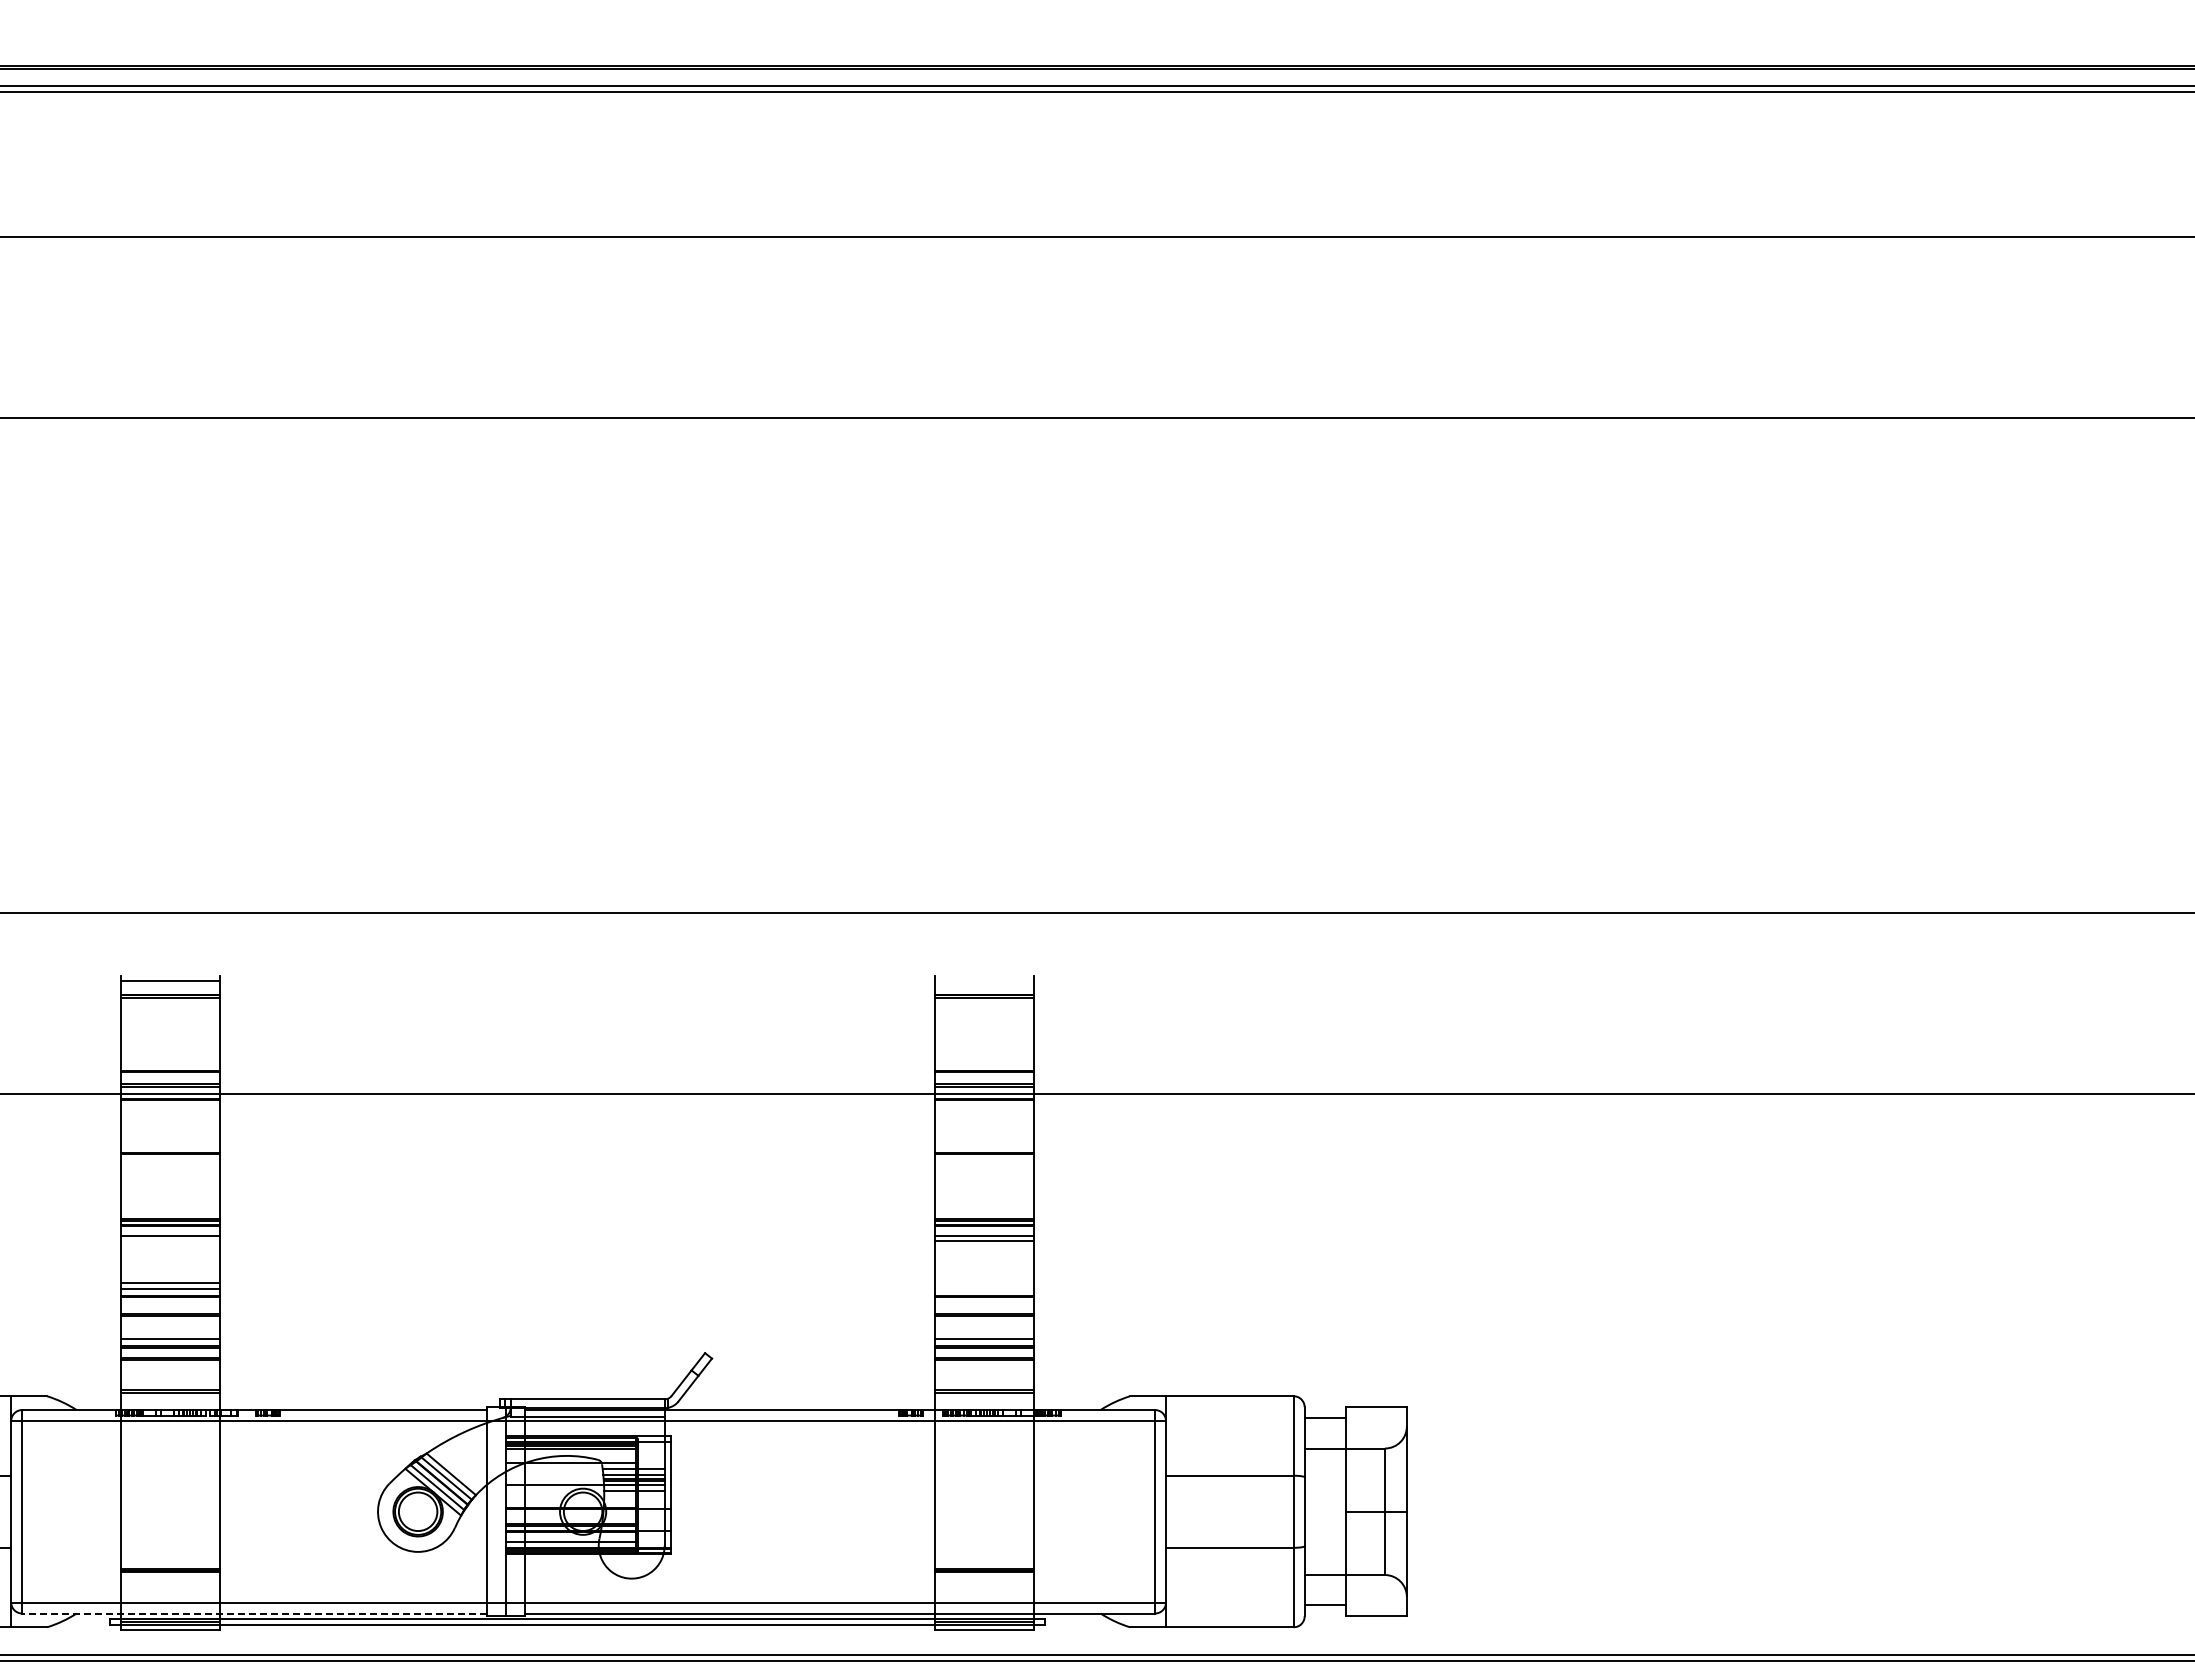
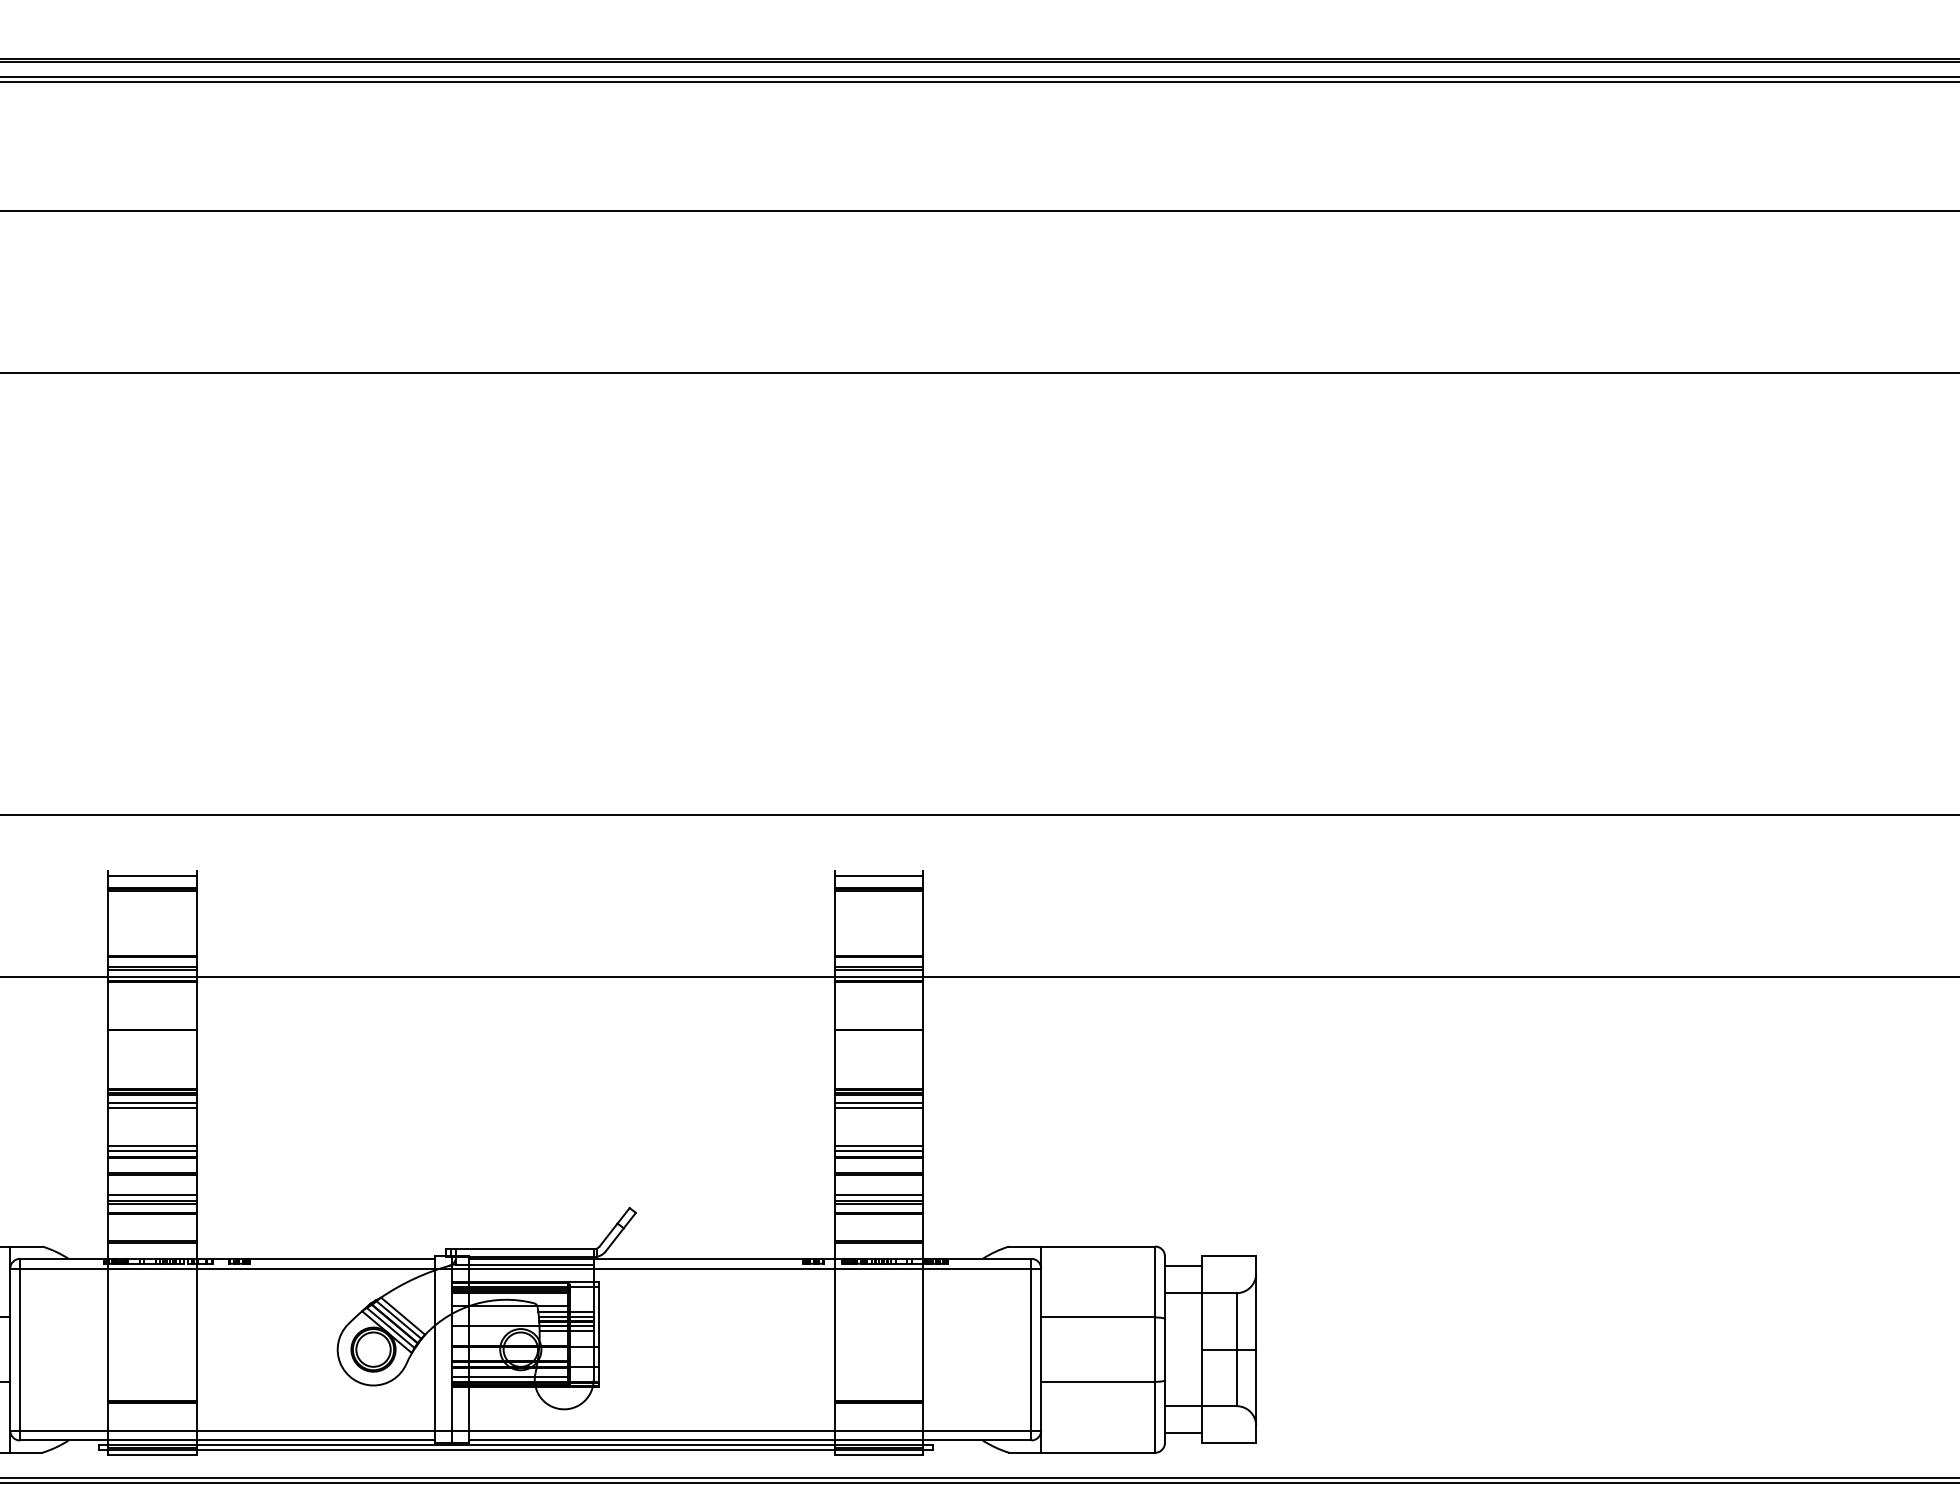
line: (984, 981) -> (879, 876), added
line: (170, 1241) -> (152, 1108), added
line: (984, 1283) -> (879, 1145), added
line: (984, 1288) -> (879, 1150), added
line: (254, 1613) -> (227, 1440), dashed -> solid

